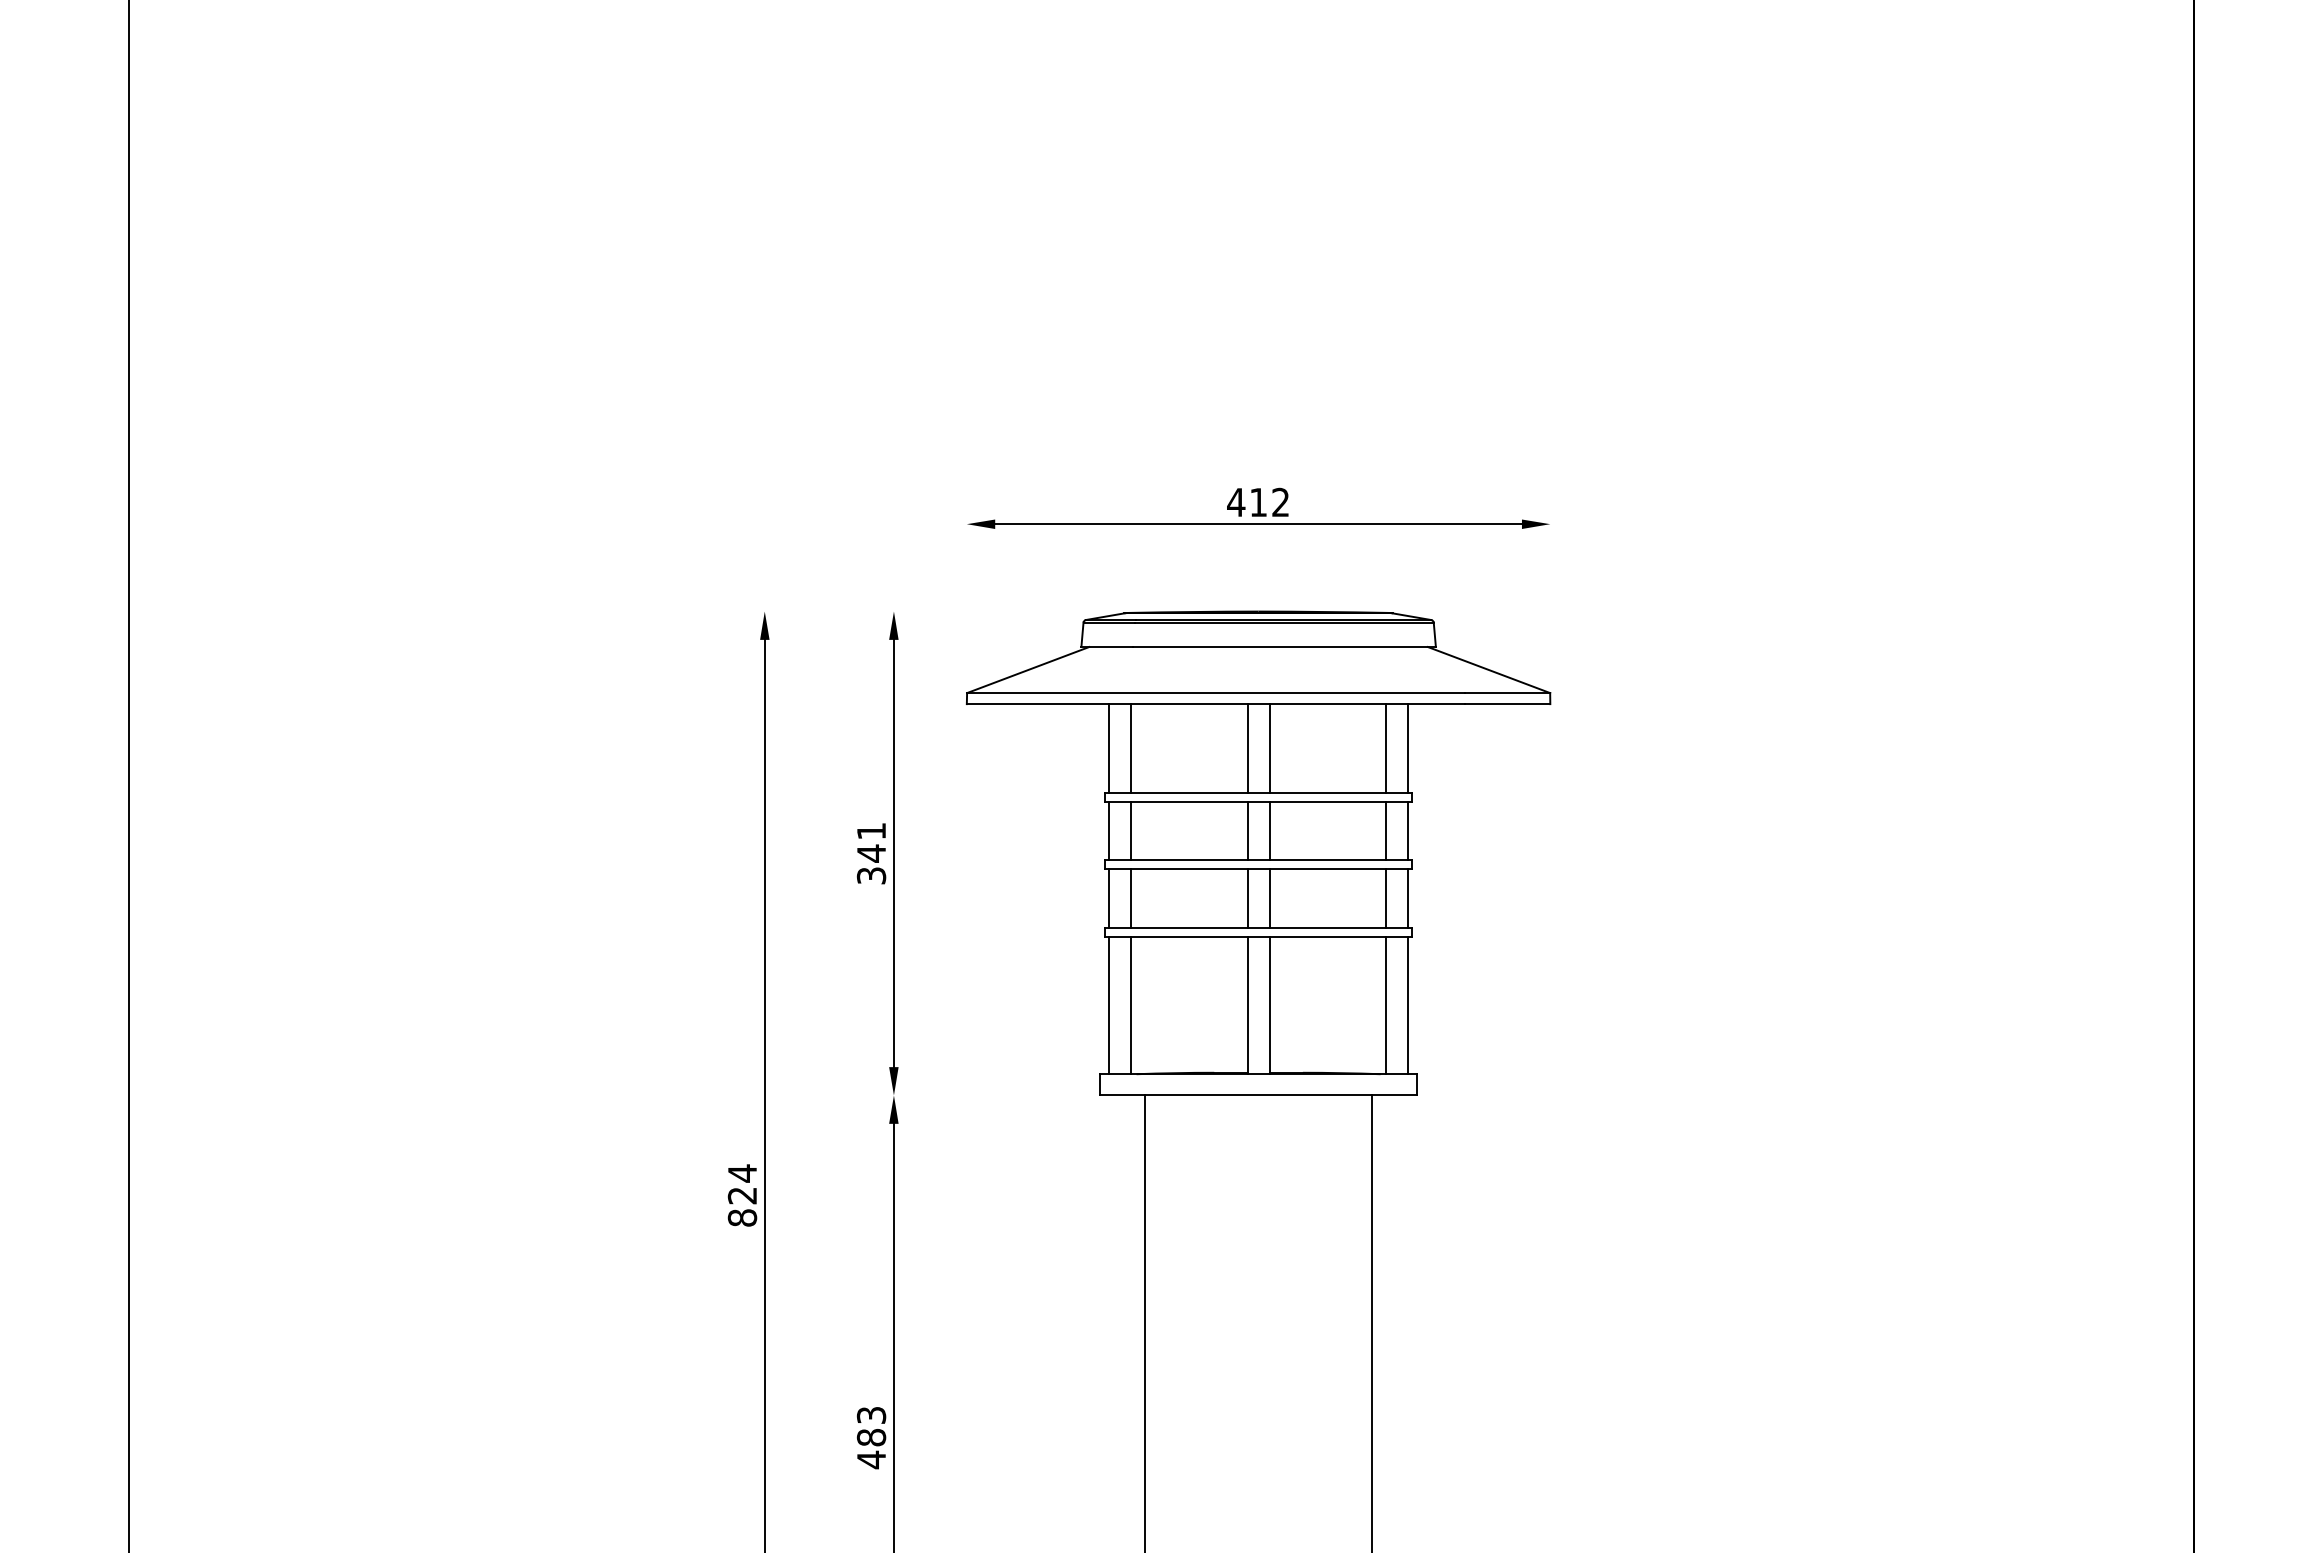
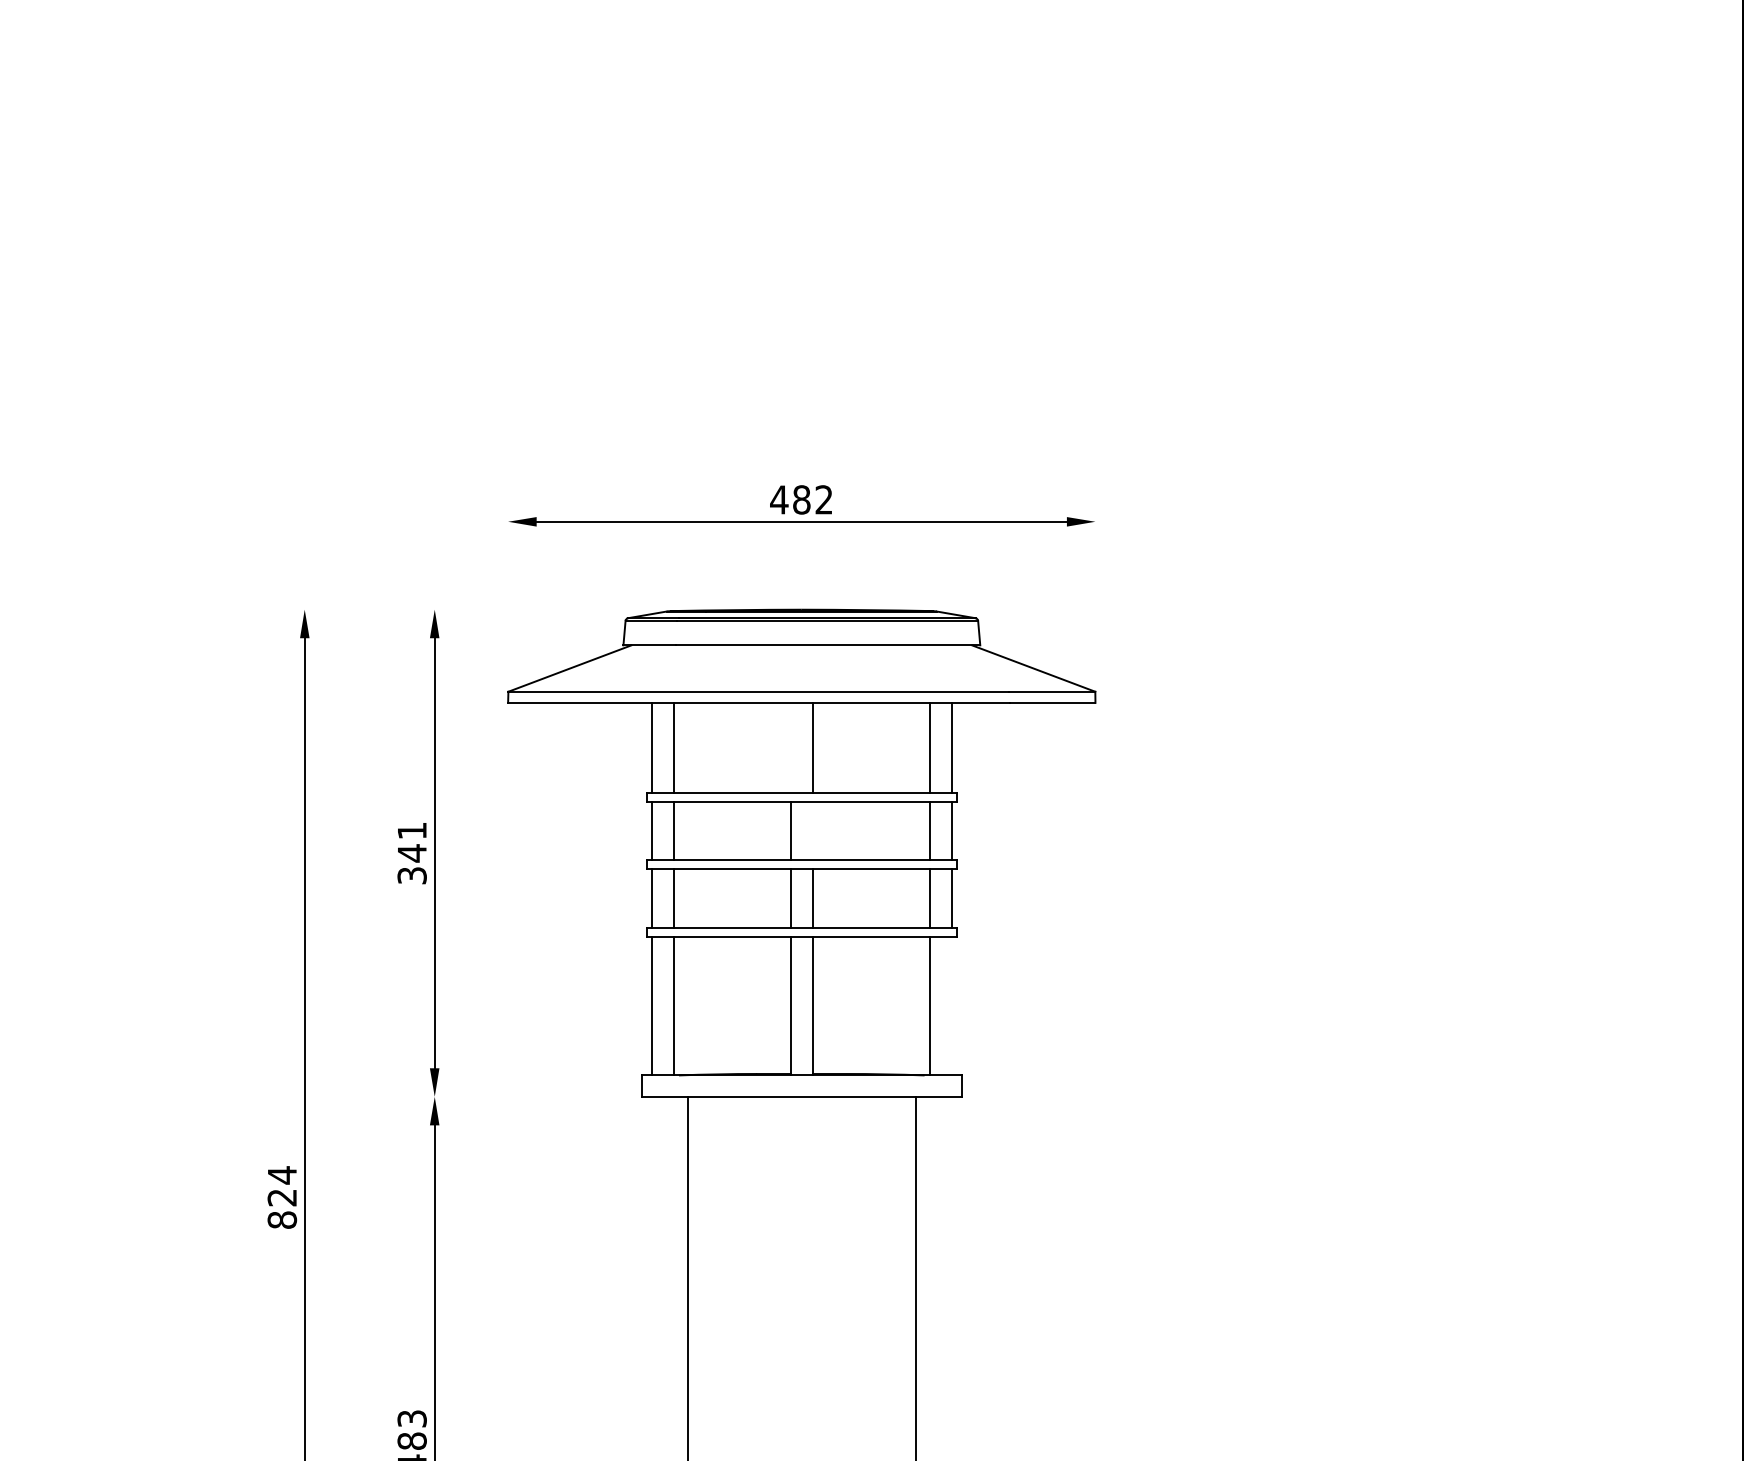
text: (1258, 502) -> (801, 499), 412 -> 482
line: (1247, 748) -> (790, 747), removed
line: (1269, 831) -> (812, 831), removed
line: (1407, 1005) -> (951, 1006), removed

